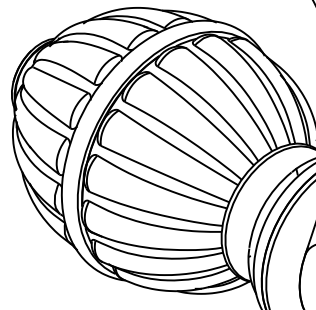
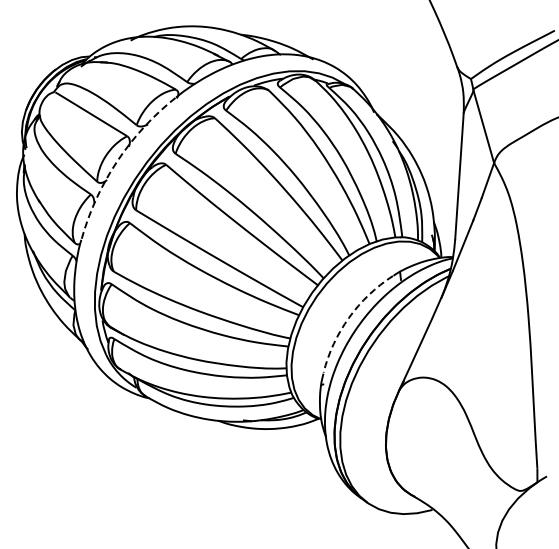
arc: (82, 112) -> (116, 161), solid -> dashed
arc: (263, 205) -> (349, 317), solid -> dashed

